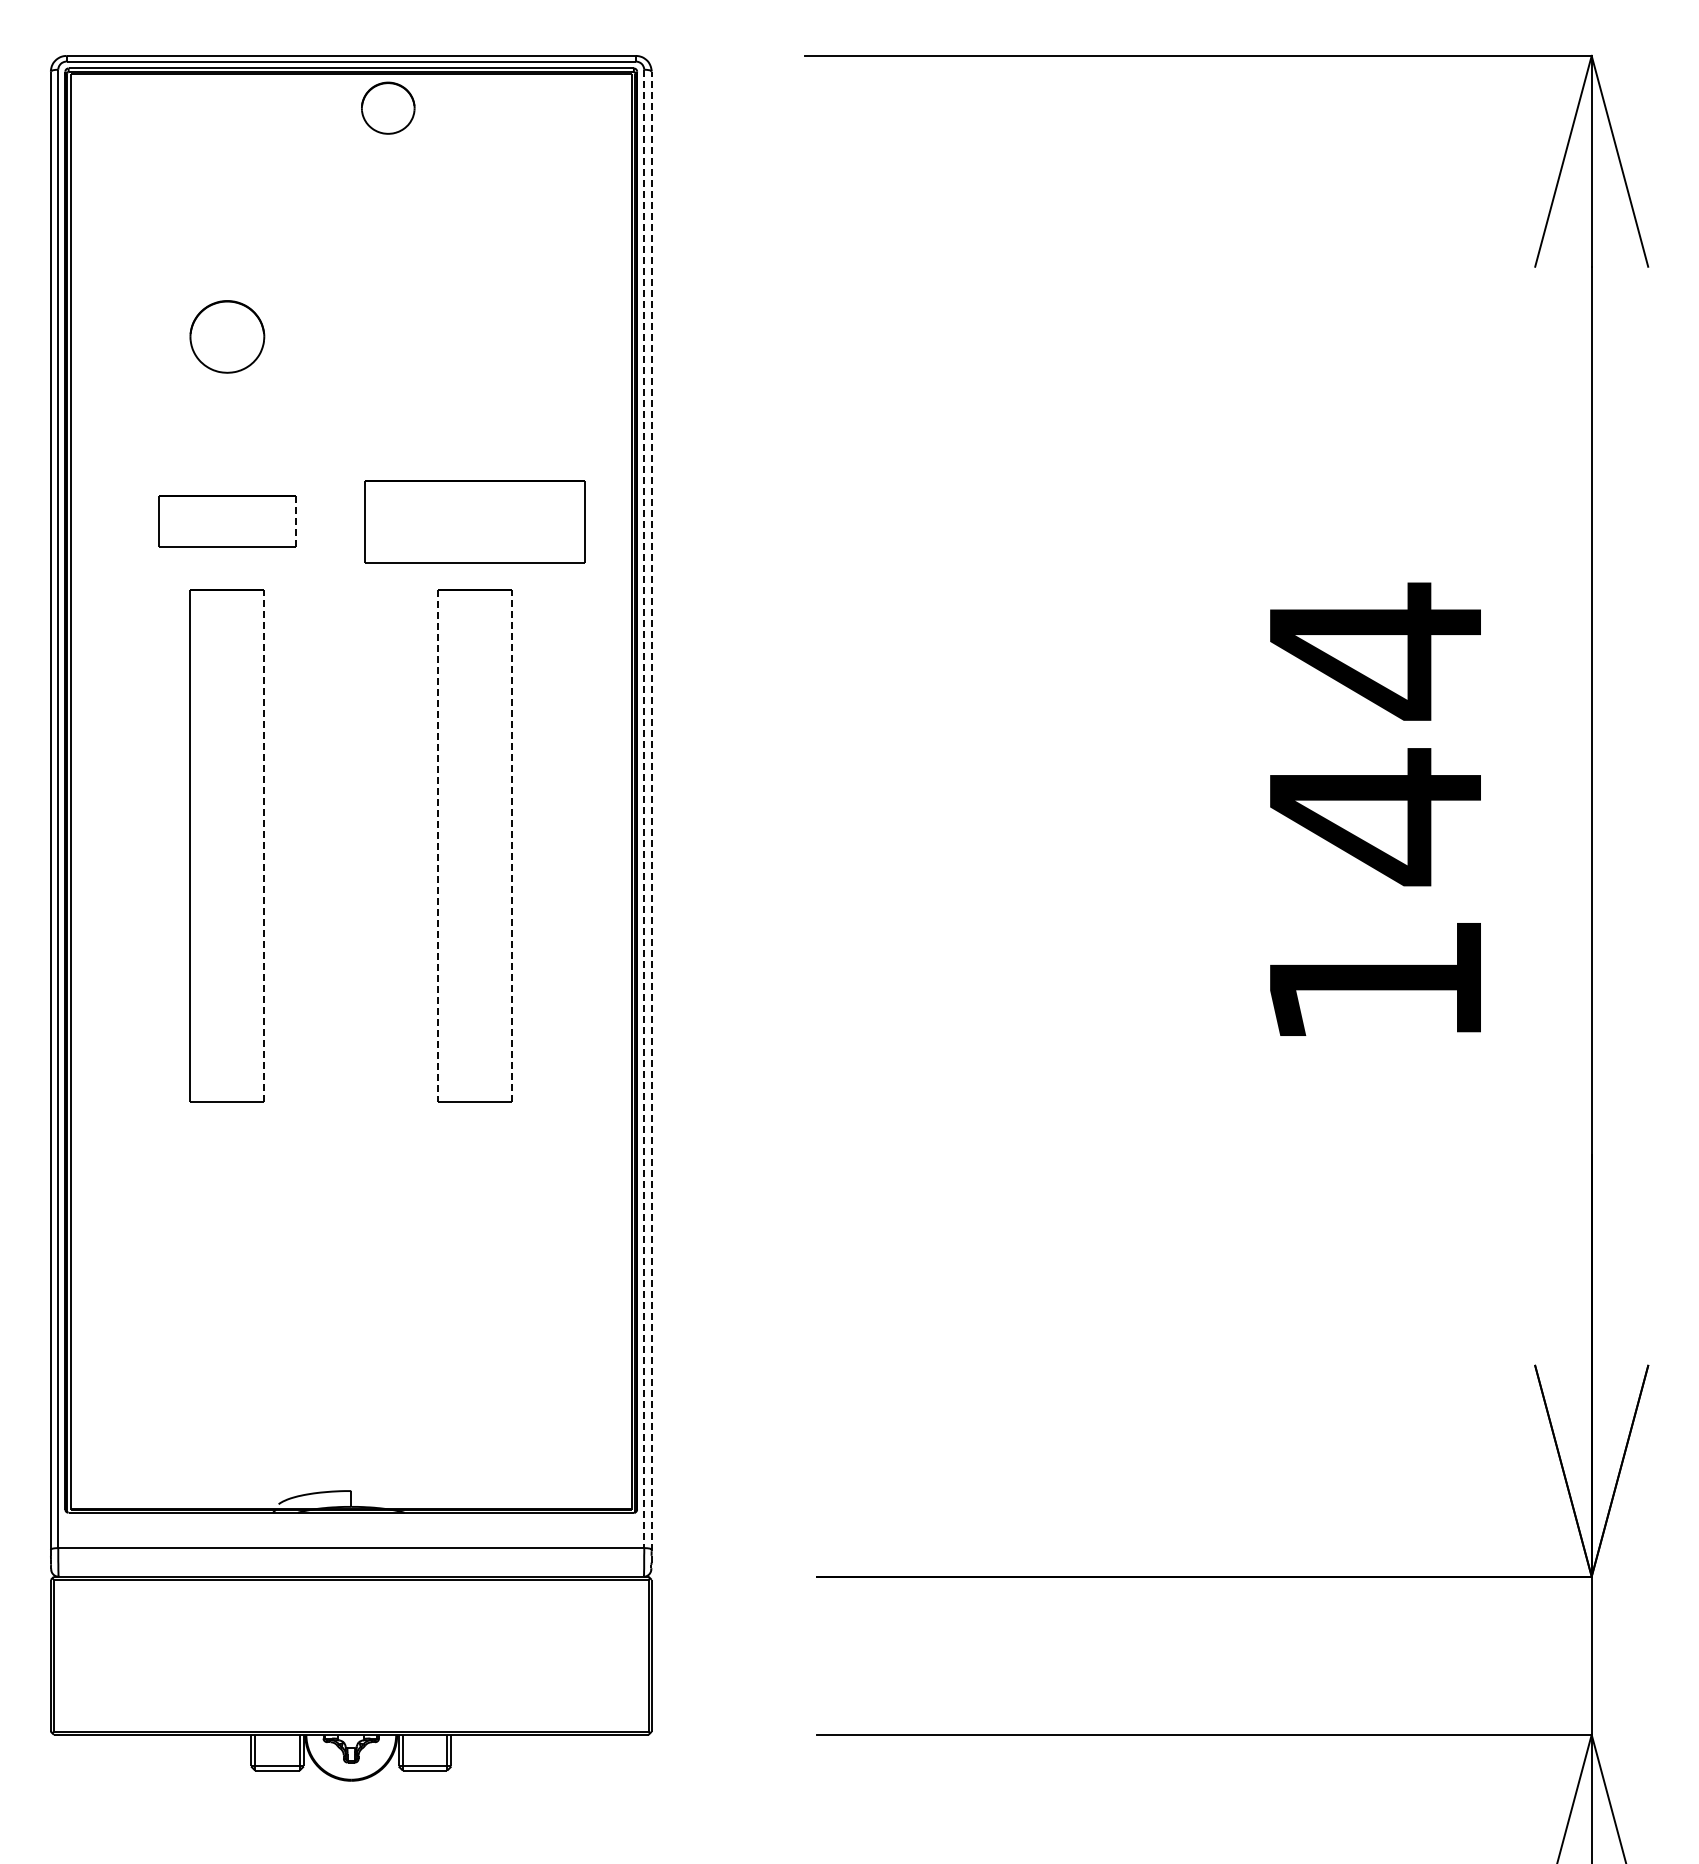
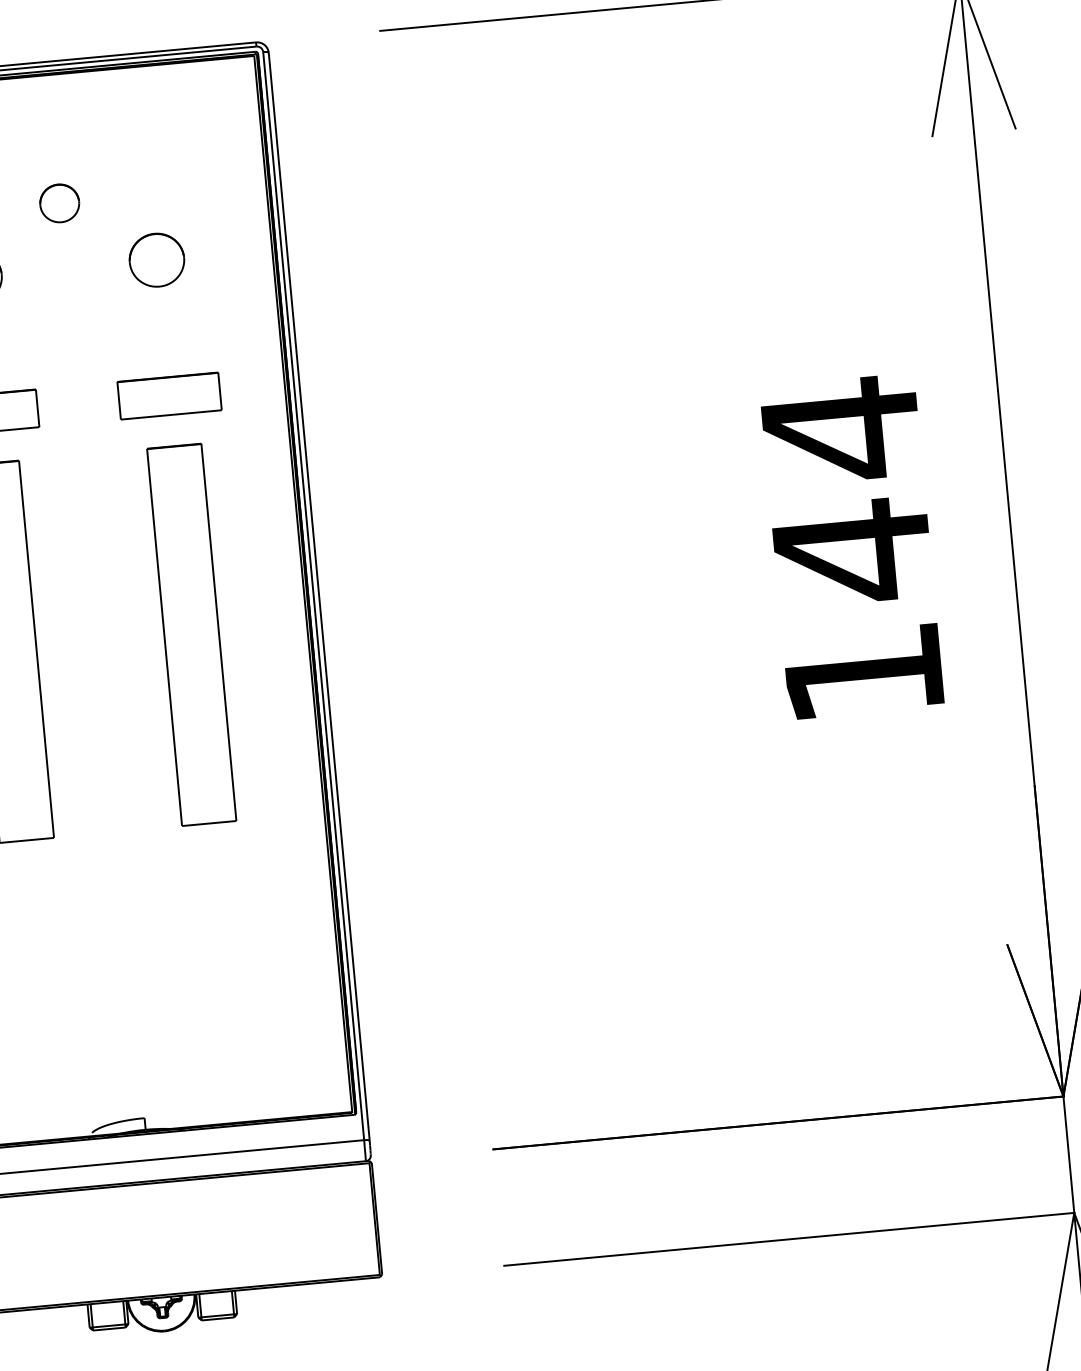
part: (388, 107) -> (59, 202), moved
part: (474, 336) -> (156, 259), added
line: (295, 521) -> (37, 408), dashed -> solid
part: (475, 521) -> (169, 396), size x0.62
line: (644, 809) -> (313, 596), dashed -> solid
line: (651, 811) -> (319, 597), dashed -> solid
line: (264, 845) -> (36, 648), dashed -> solid
line: (512, 845) -> (219, 632), dashed -> solid
line: (438, 846) -> (164, 637), dashed -> solid

